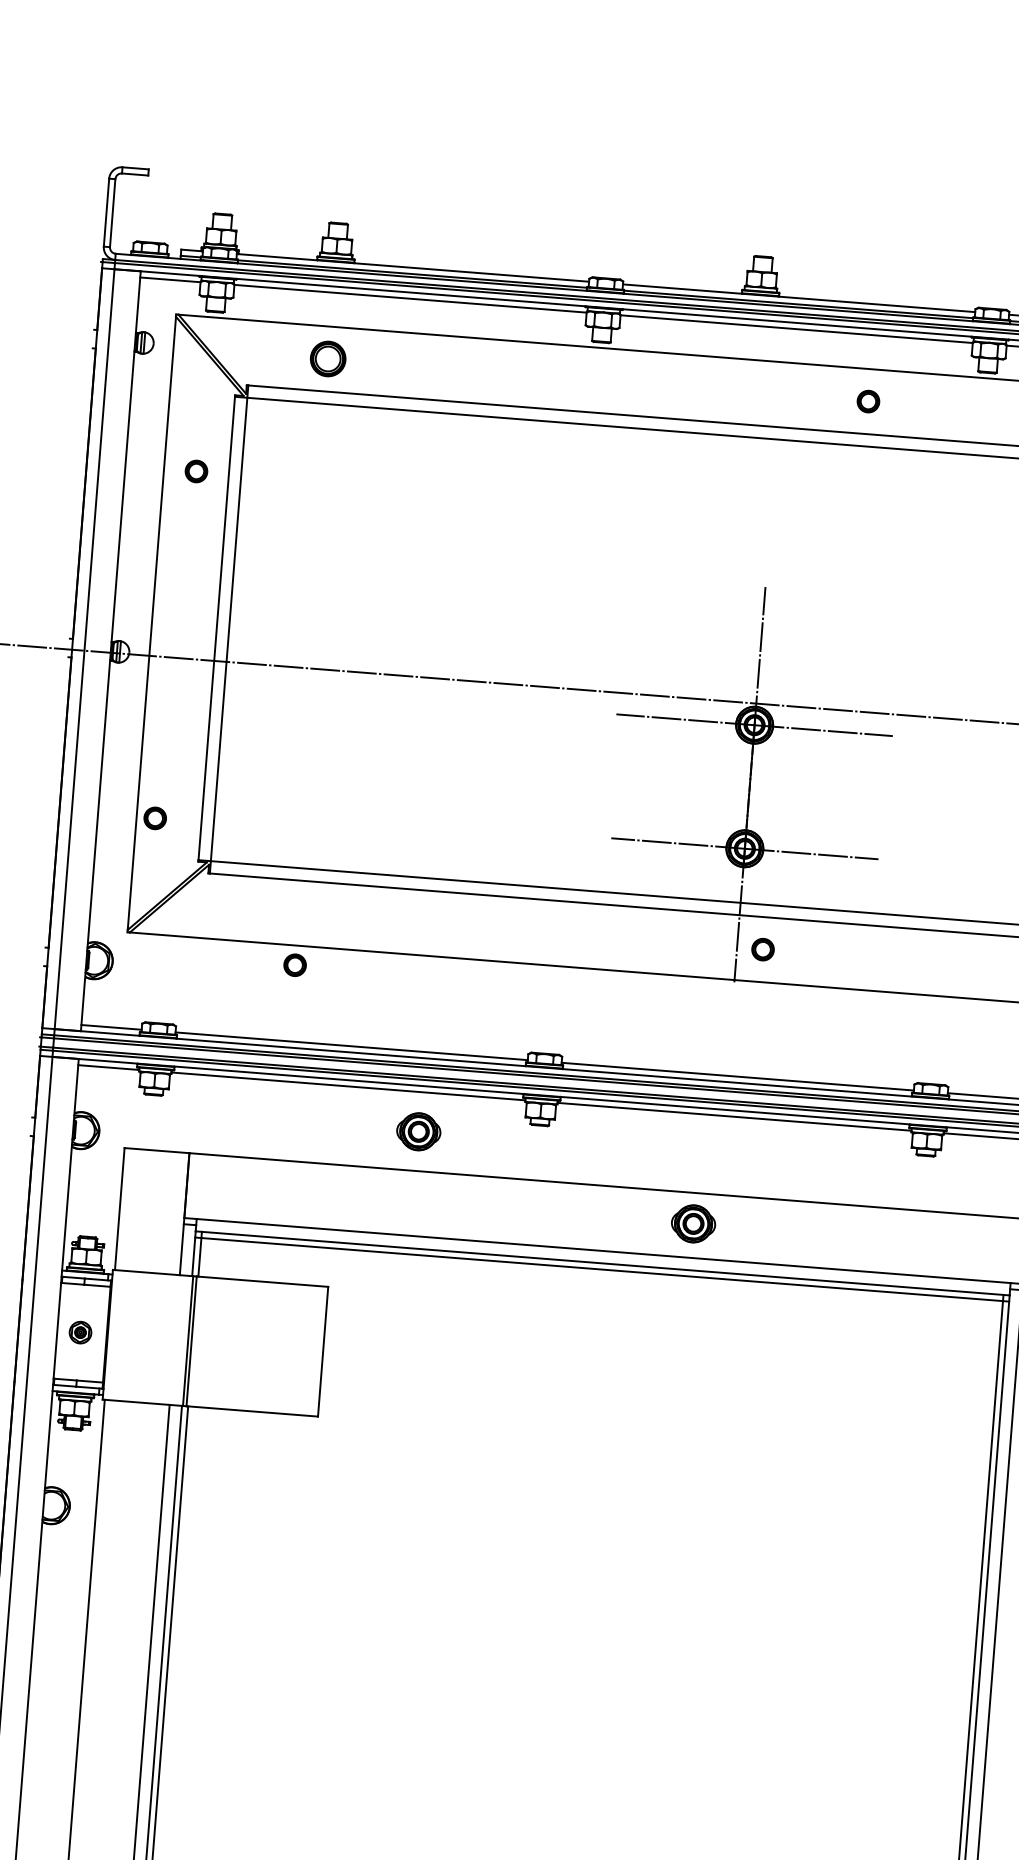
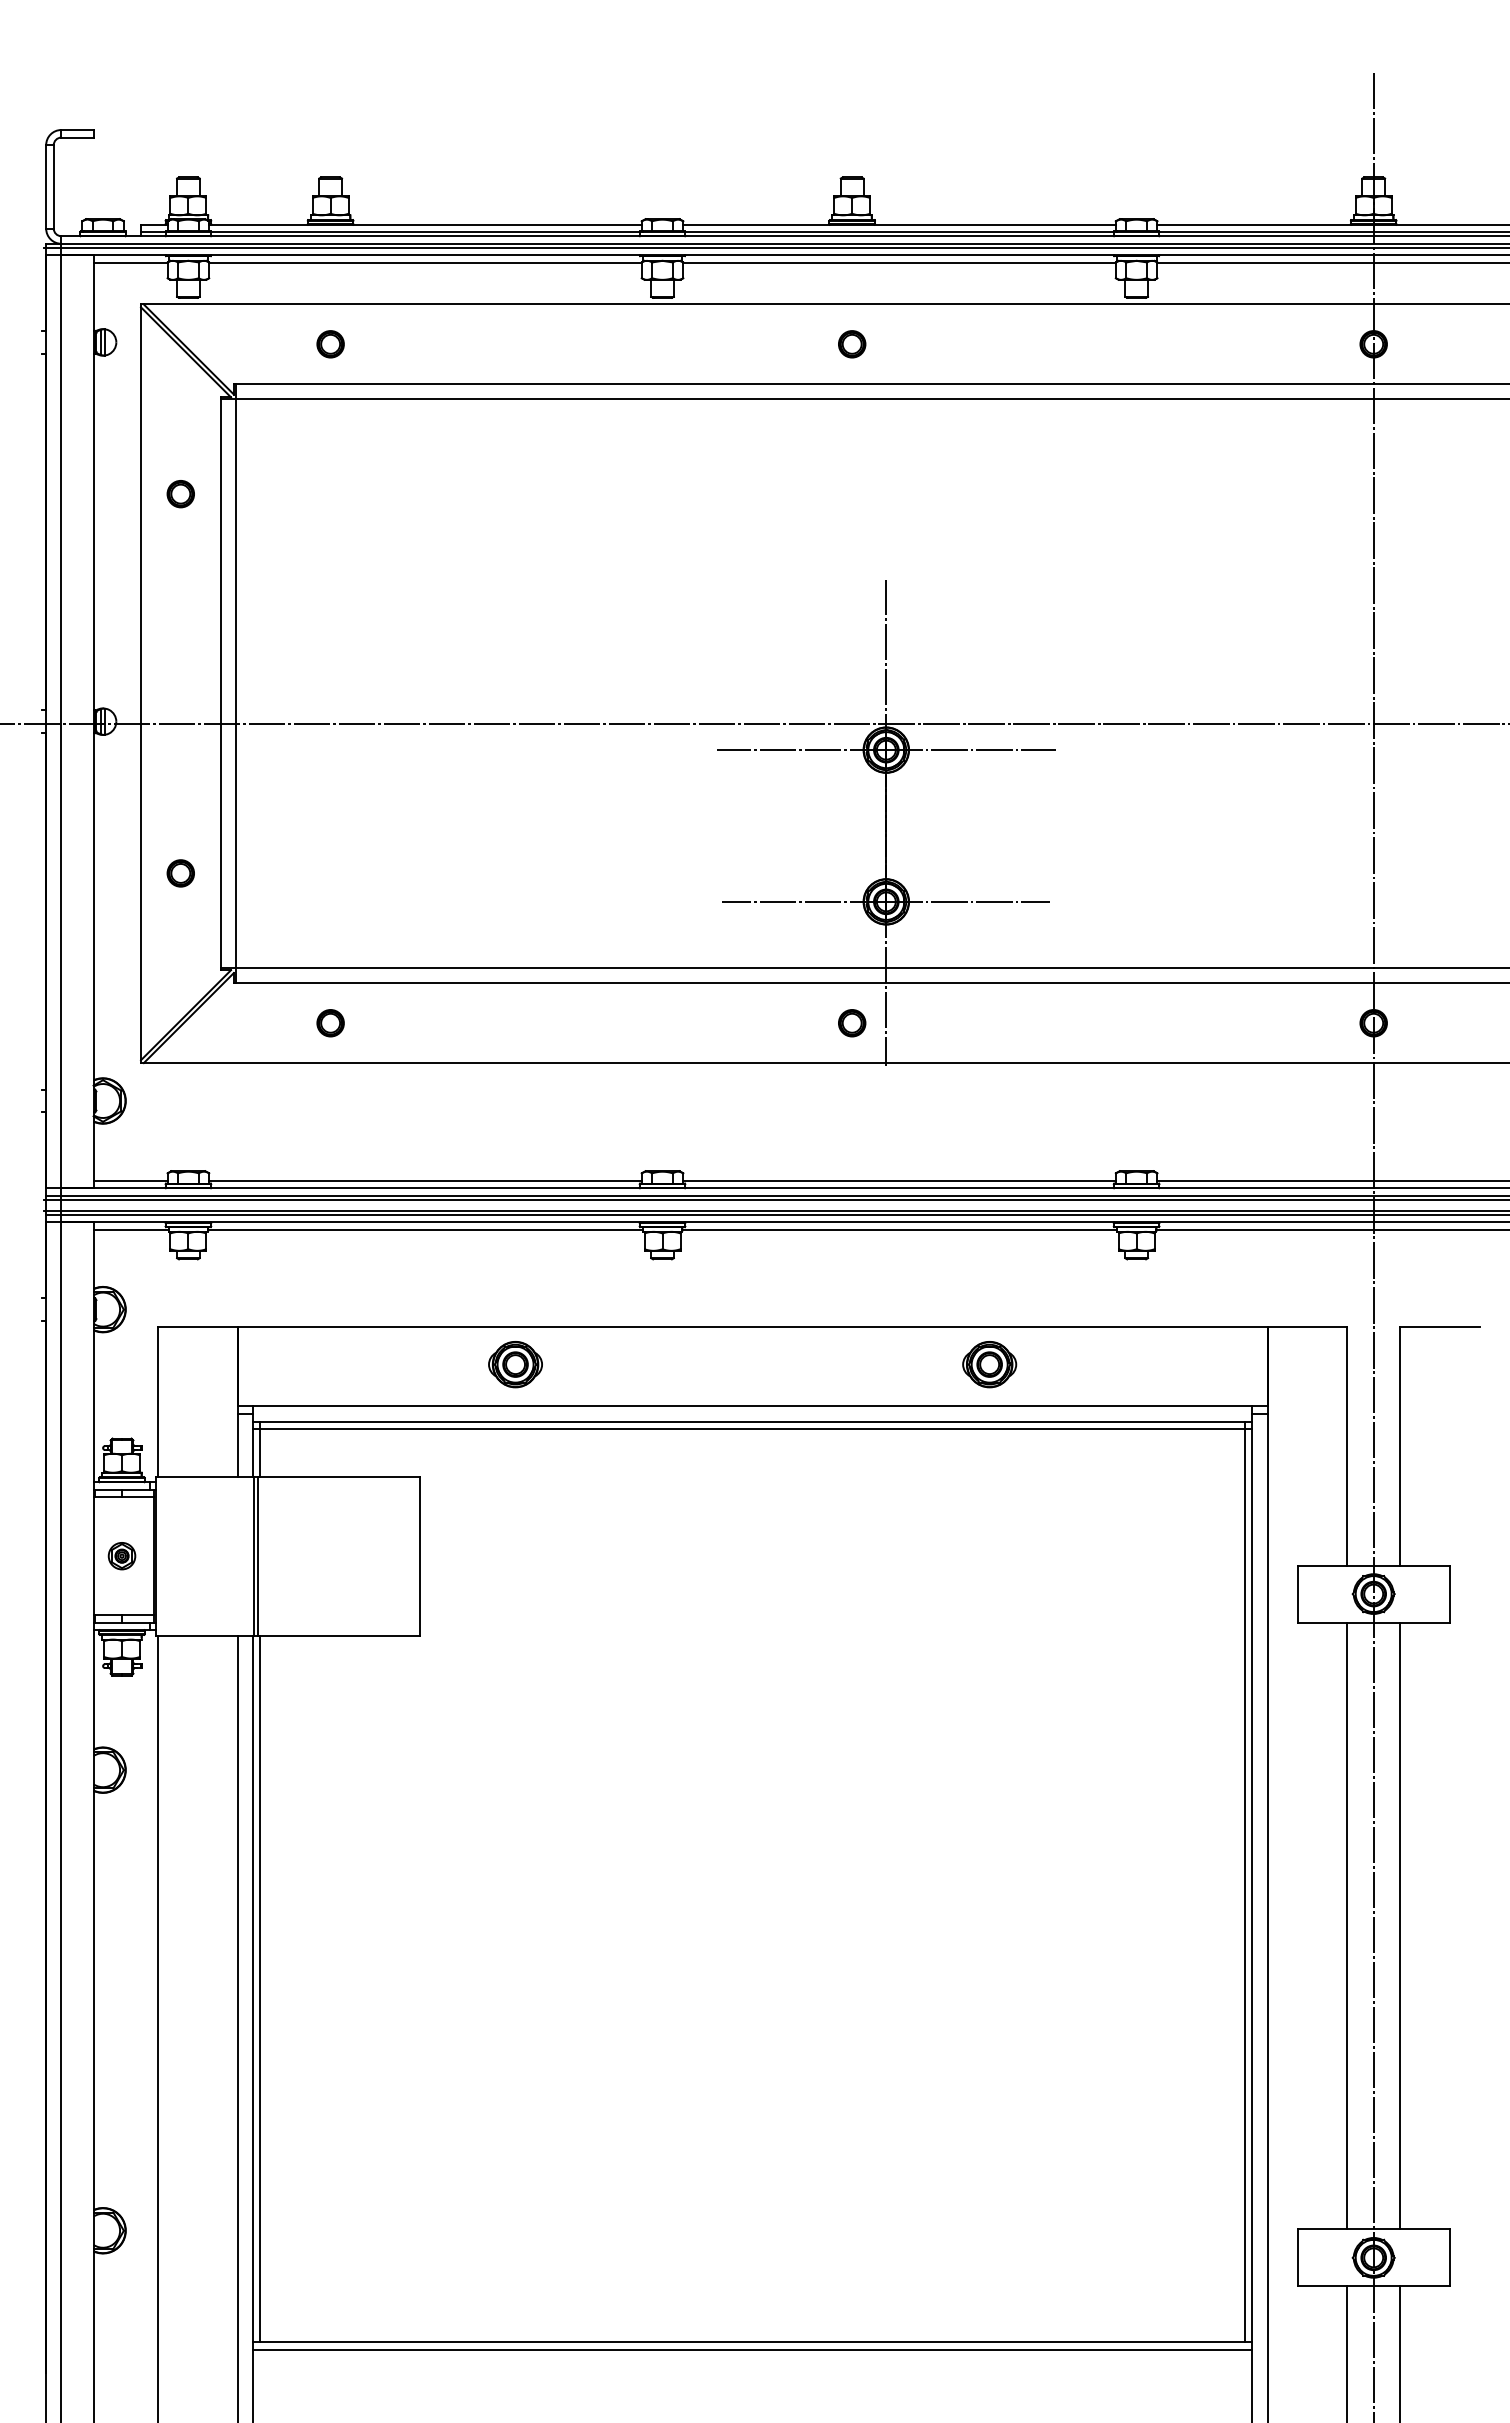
part: (327, 359) -> (330, 344), size x0.62
part: (868, 401) -> (852, 344), moved
part: (154, 818) -> (180, 873), moved
part: (763, 949) -> (852, 1023), moved
part: (295, 965) -> (330, 1023), moved
part: (418, 1131) -> (515, 1364), moved
part: (693, 1223) -> (989, 1364), moved

